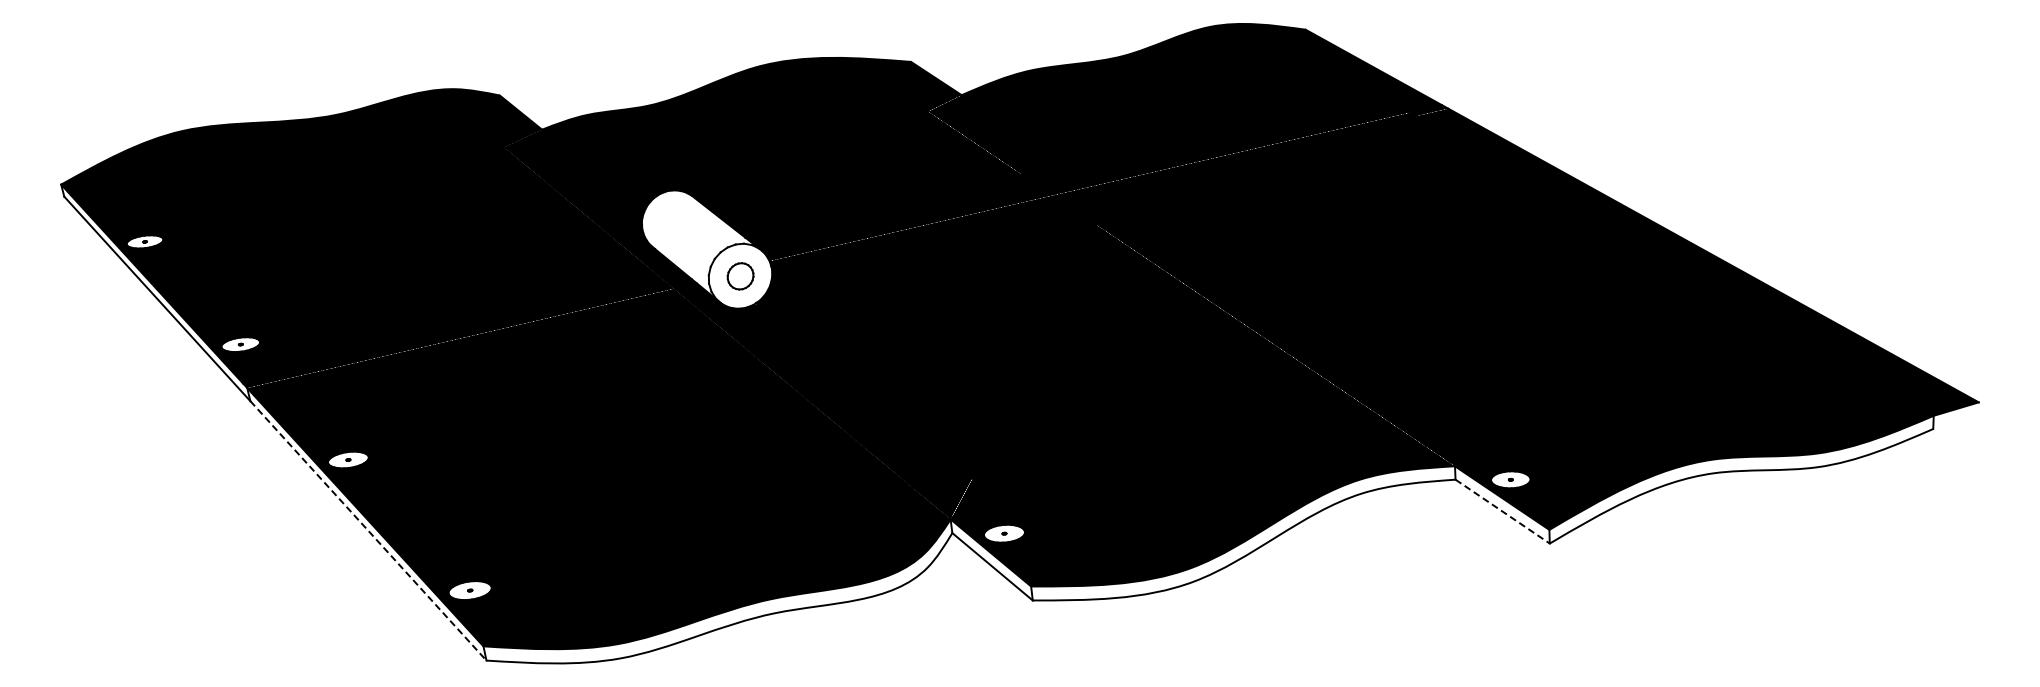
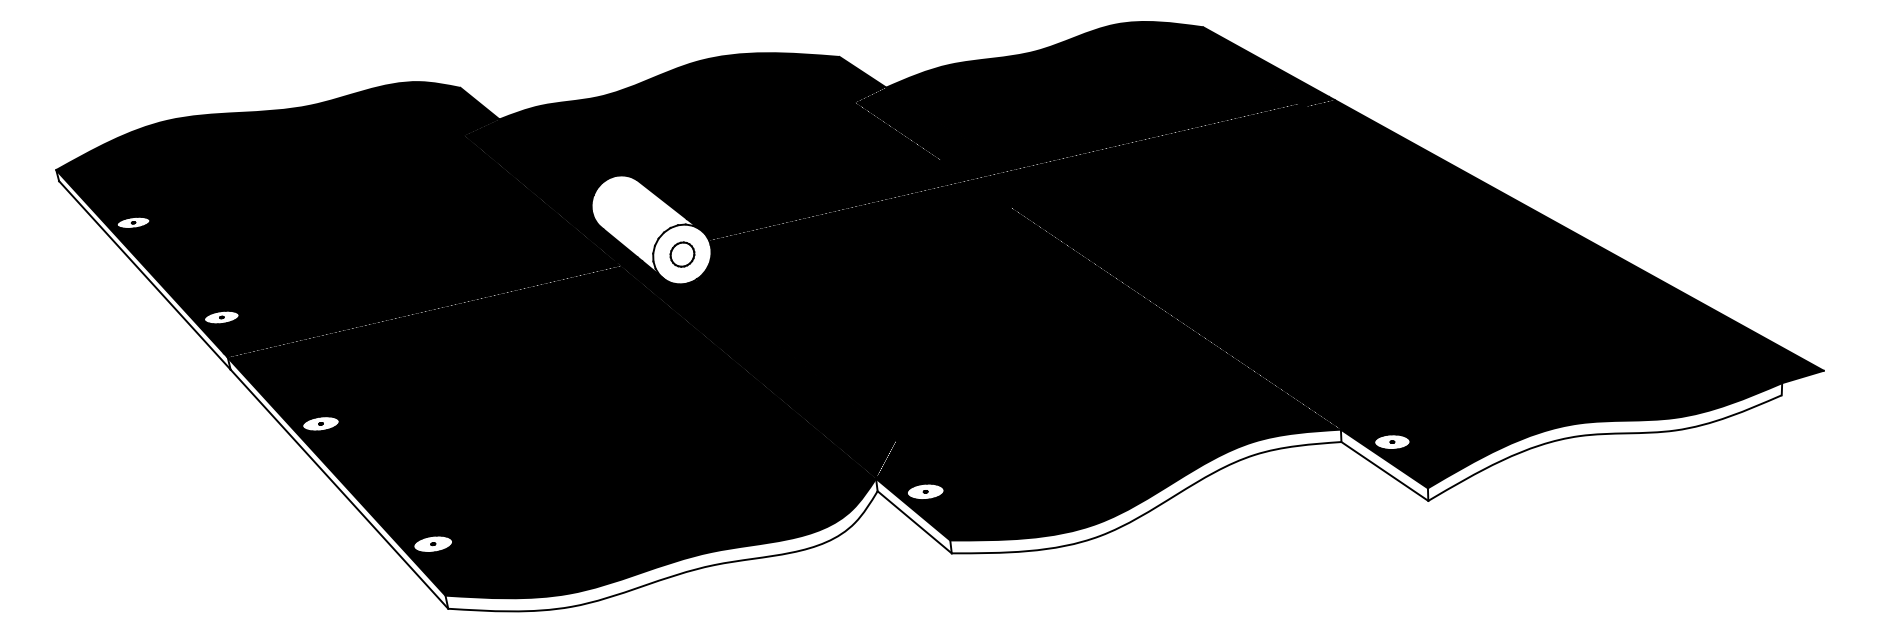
line: (1502, 511) -> (1384, 471), dashed -> solid
line: (368, 531) -> (339, 489), dashed -> solid

